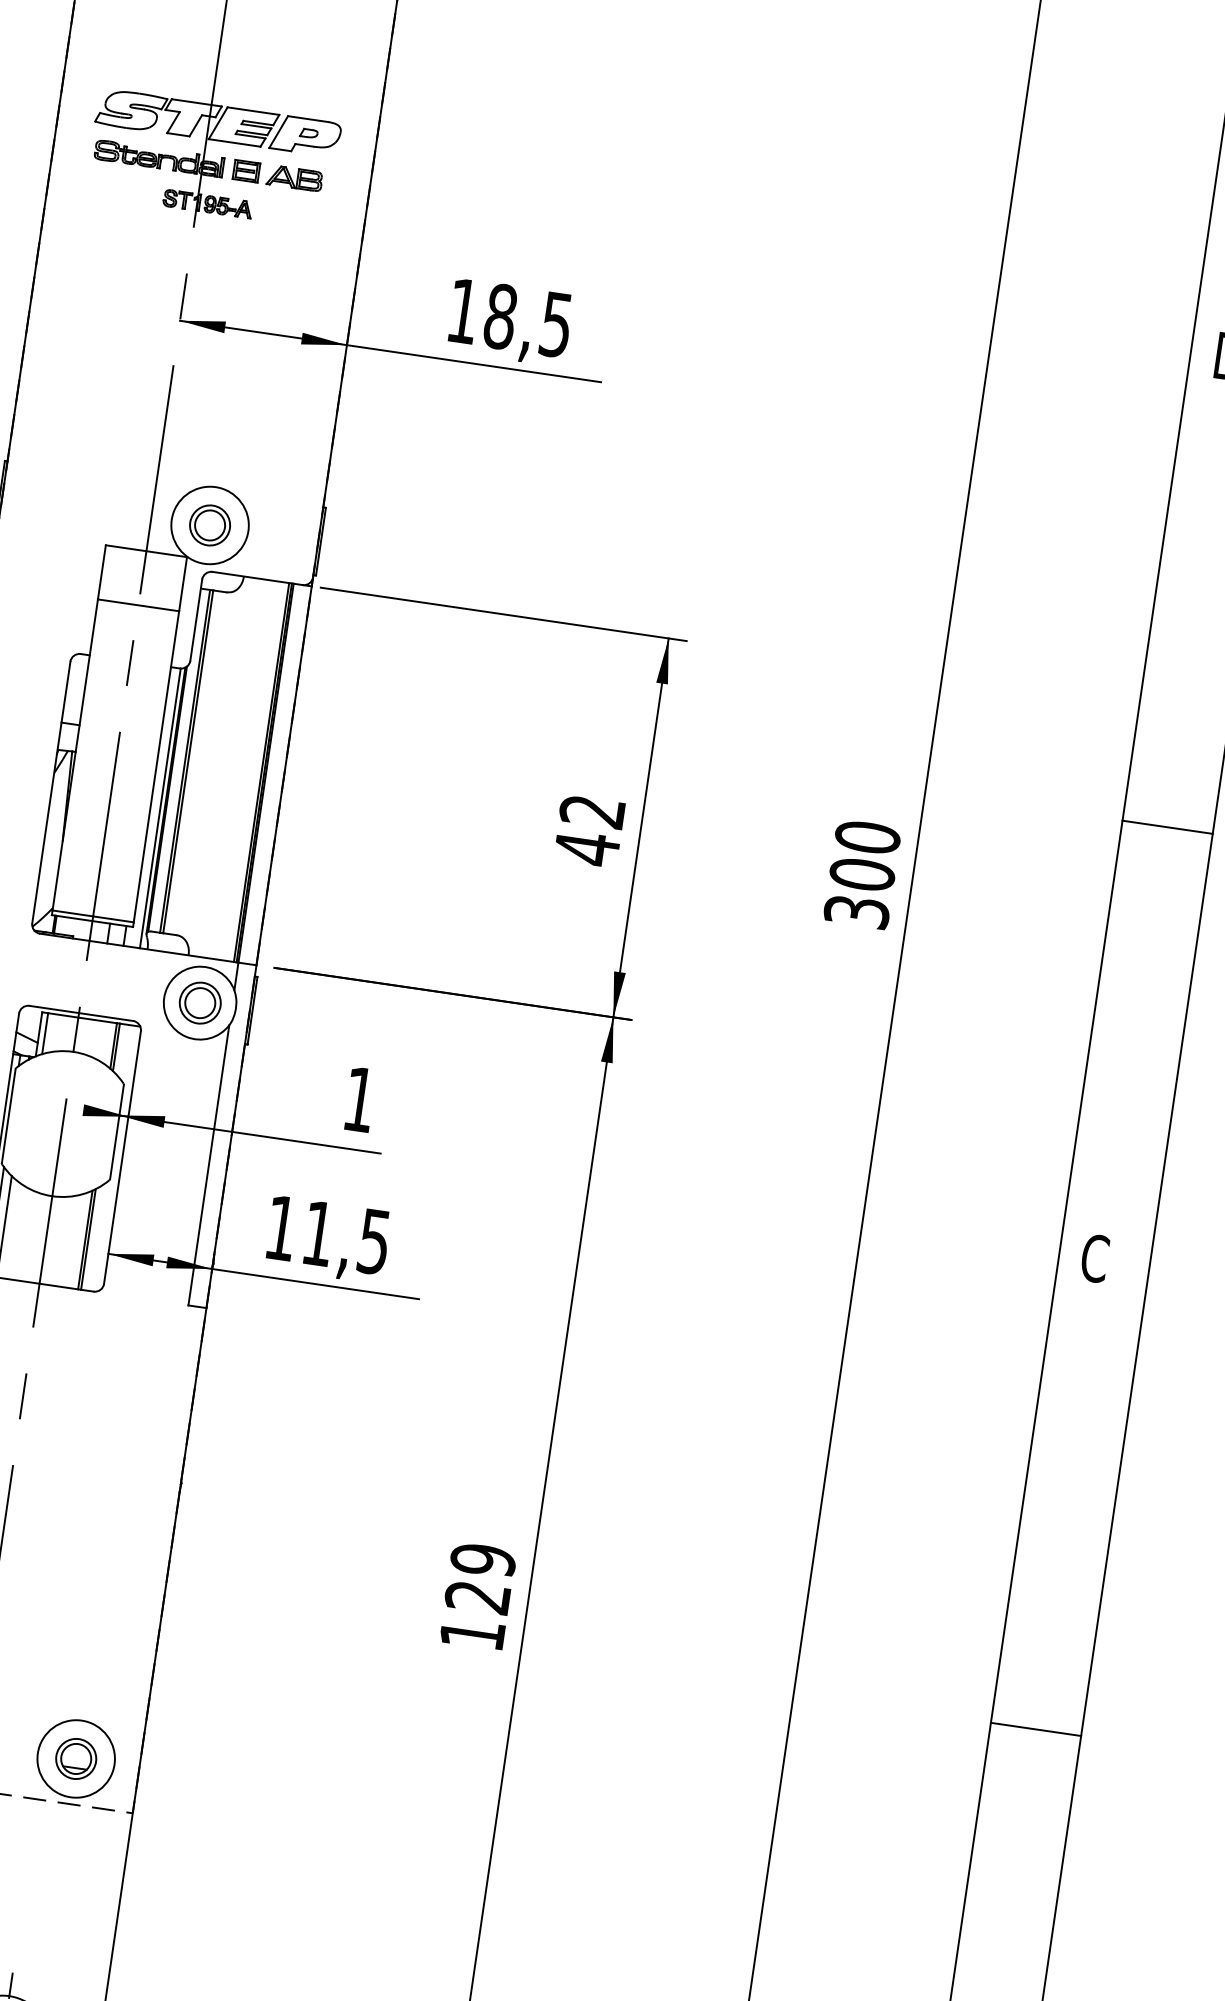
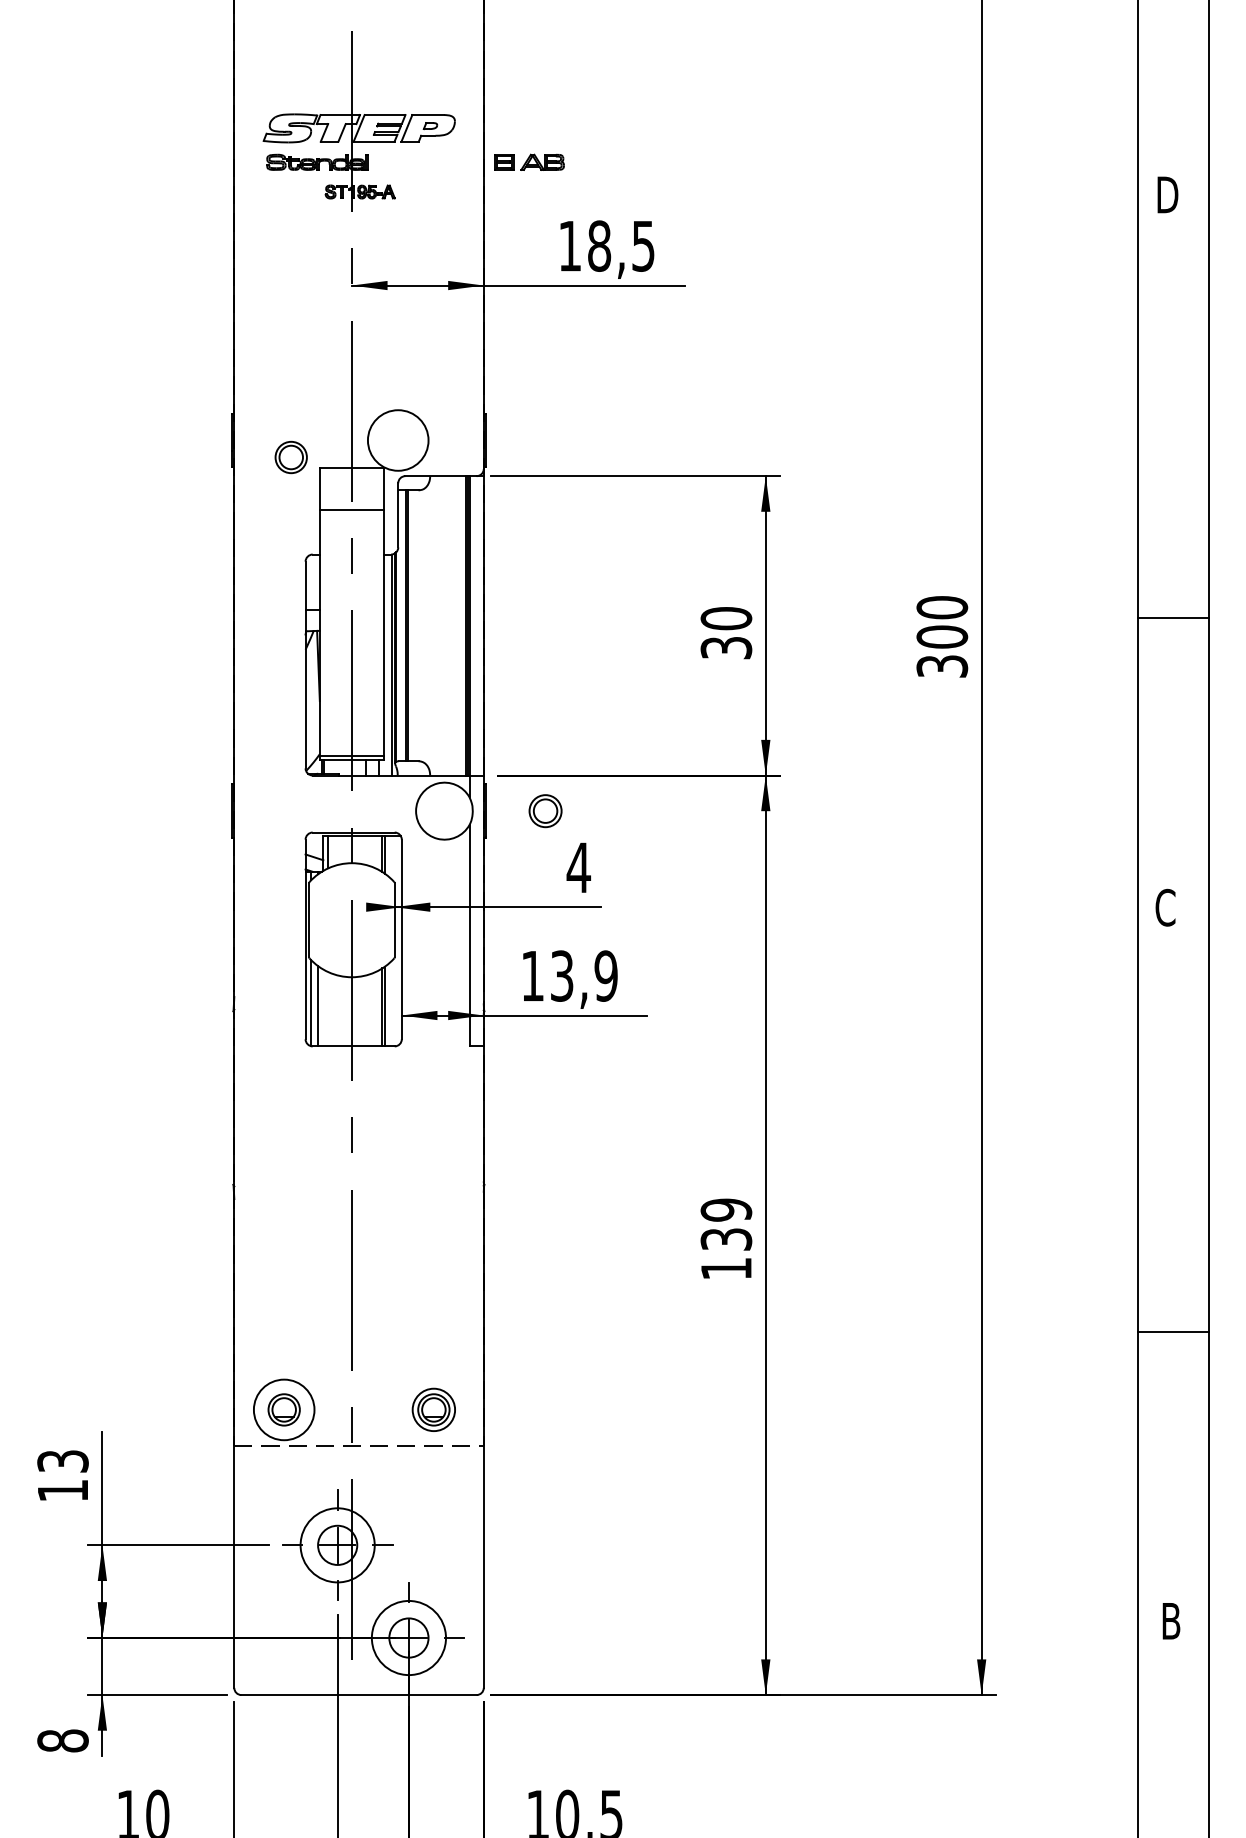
part: (278, 174) -> (529, 161), moved
part: (209, 525) -> (290, 457), moved
line: (1166, 826) -> (1172, 617), moved
text: (589, 830) -> (726, 633), 42 -> 30
part: (200, 1003) -> (545, 811), moved
text: (359, 1099) -> (578, 867), 1 -> 4
text: (347, 1236) -> (584, 975), 11,5 -> 13,9
text: (478, 1597) -> (726, 1239), 129 -> 139
line: (1035, 1728) -> (1172, 1331), moved
circle: (75, 1758) -> (433, 1409), size x0.7

